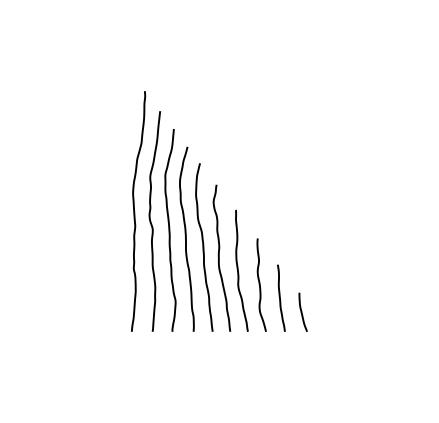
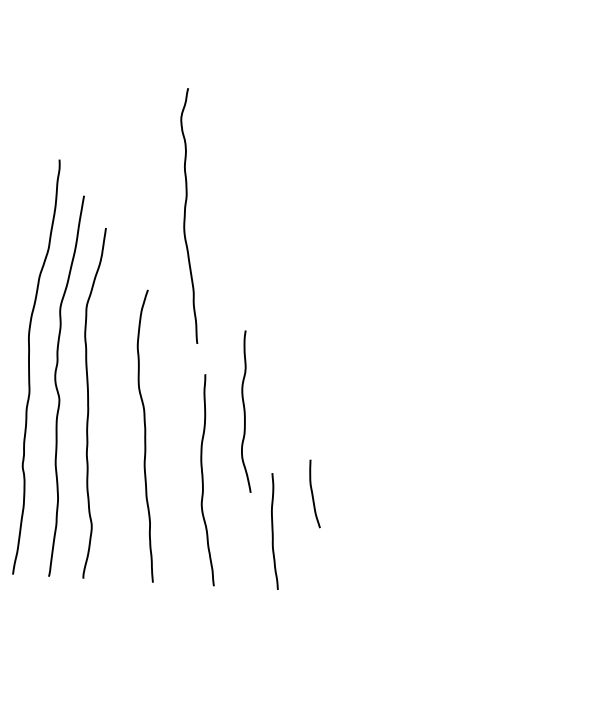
curve: (186, 238) -> (116, 418), removed
curve: (219, 257) -> (185, 214), moved
curve: (260, 284) -> (245, 410), moved
curve: (302, 311) -> (314, 492), moved

